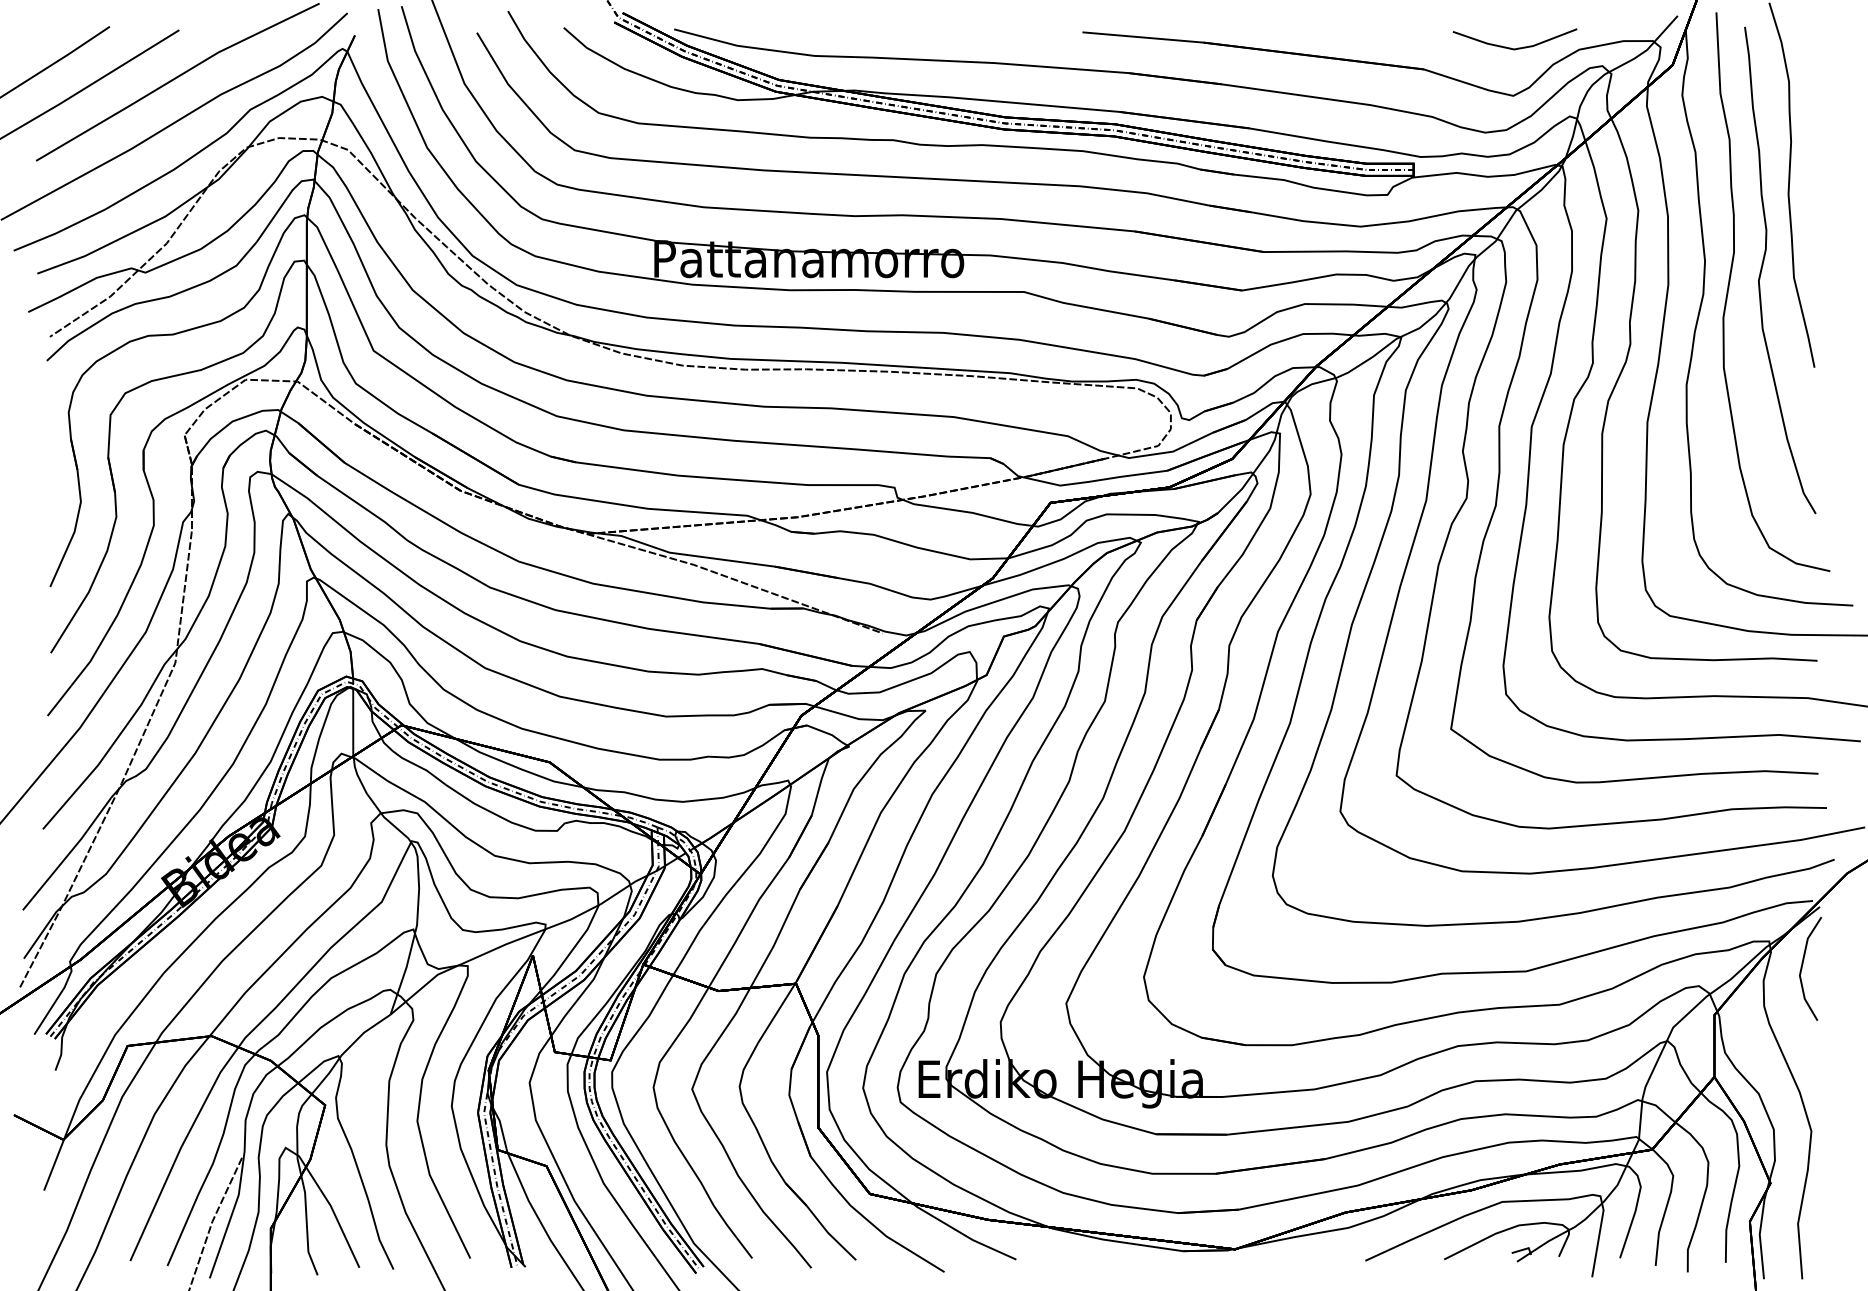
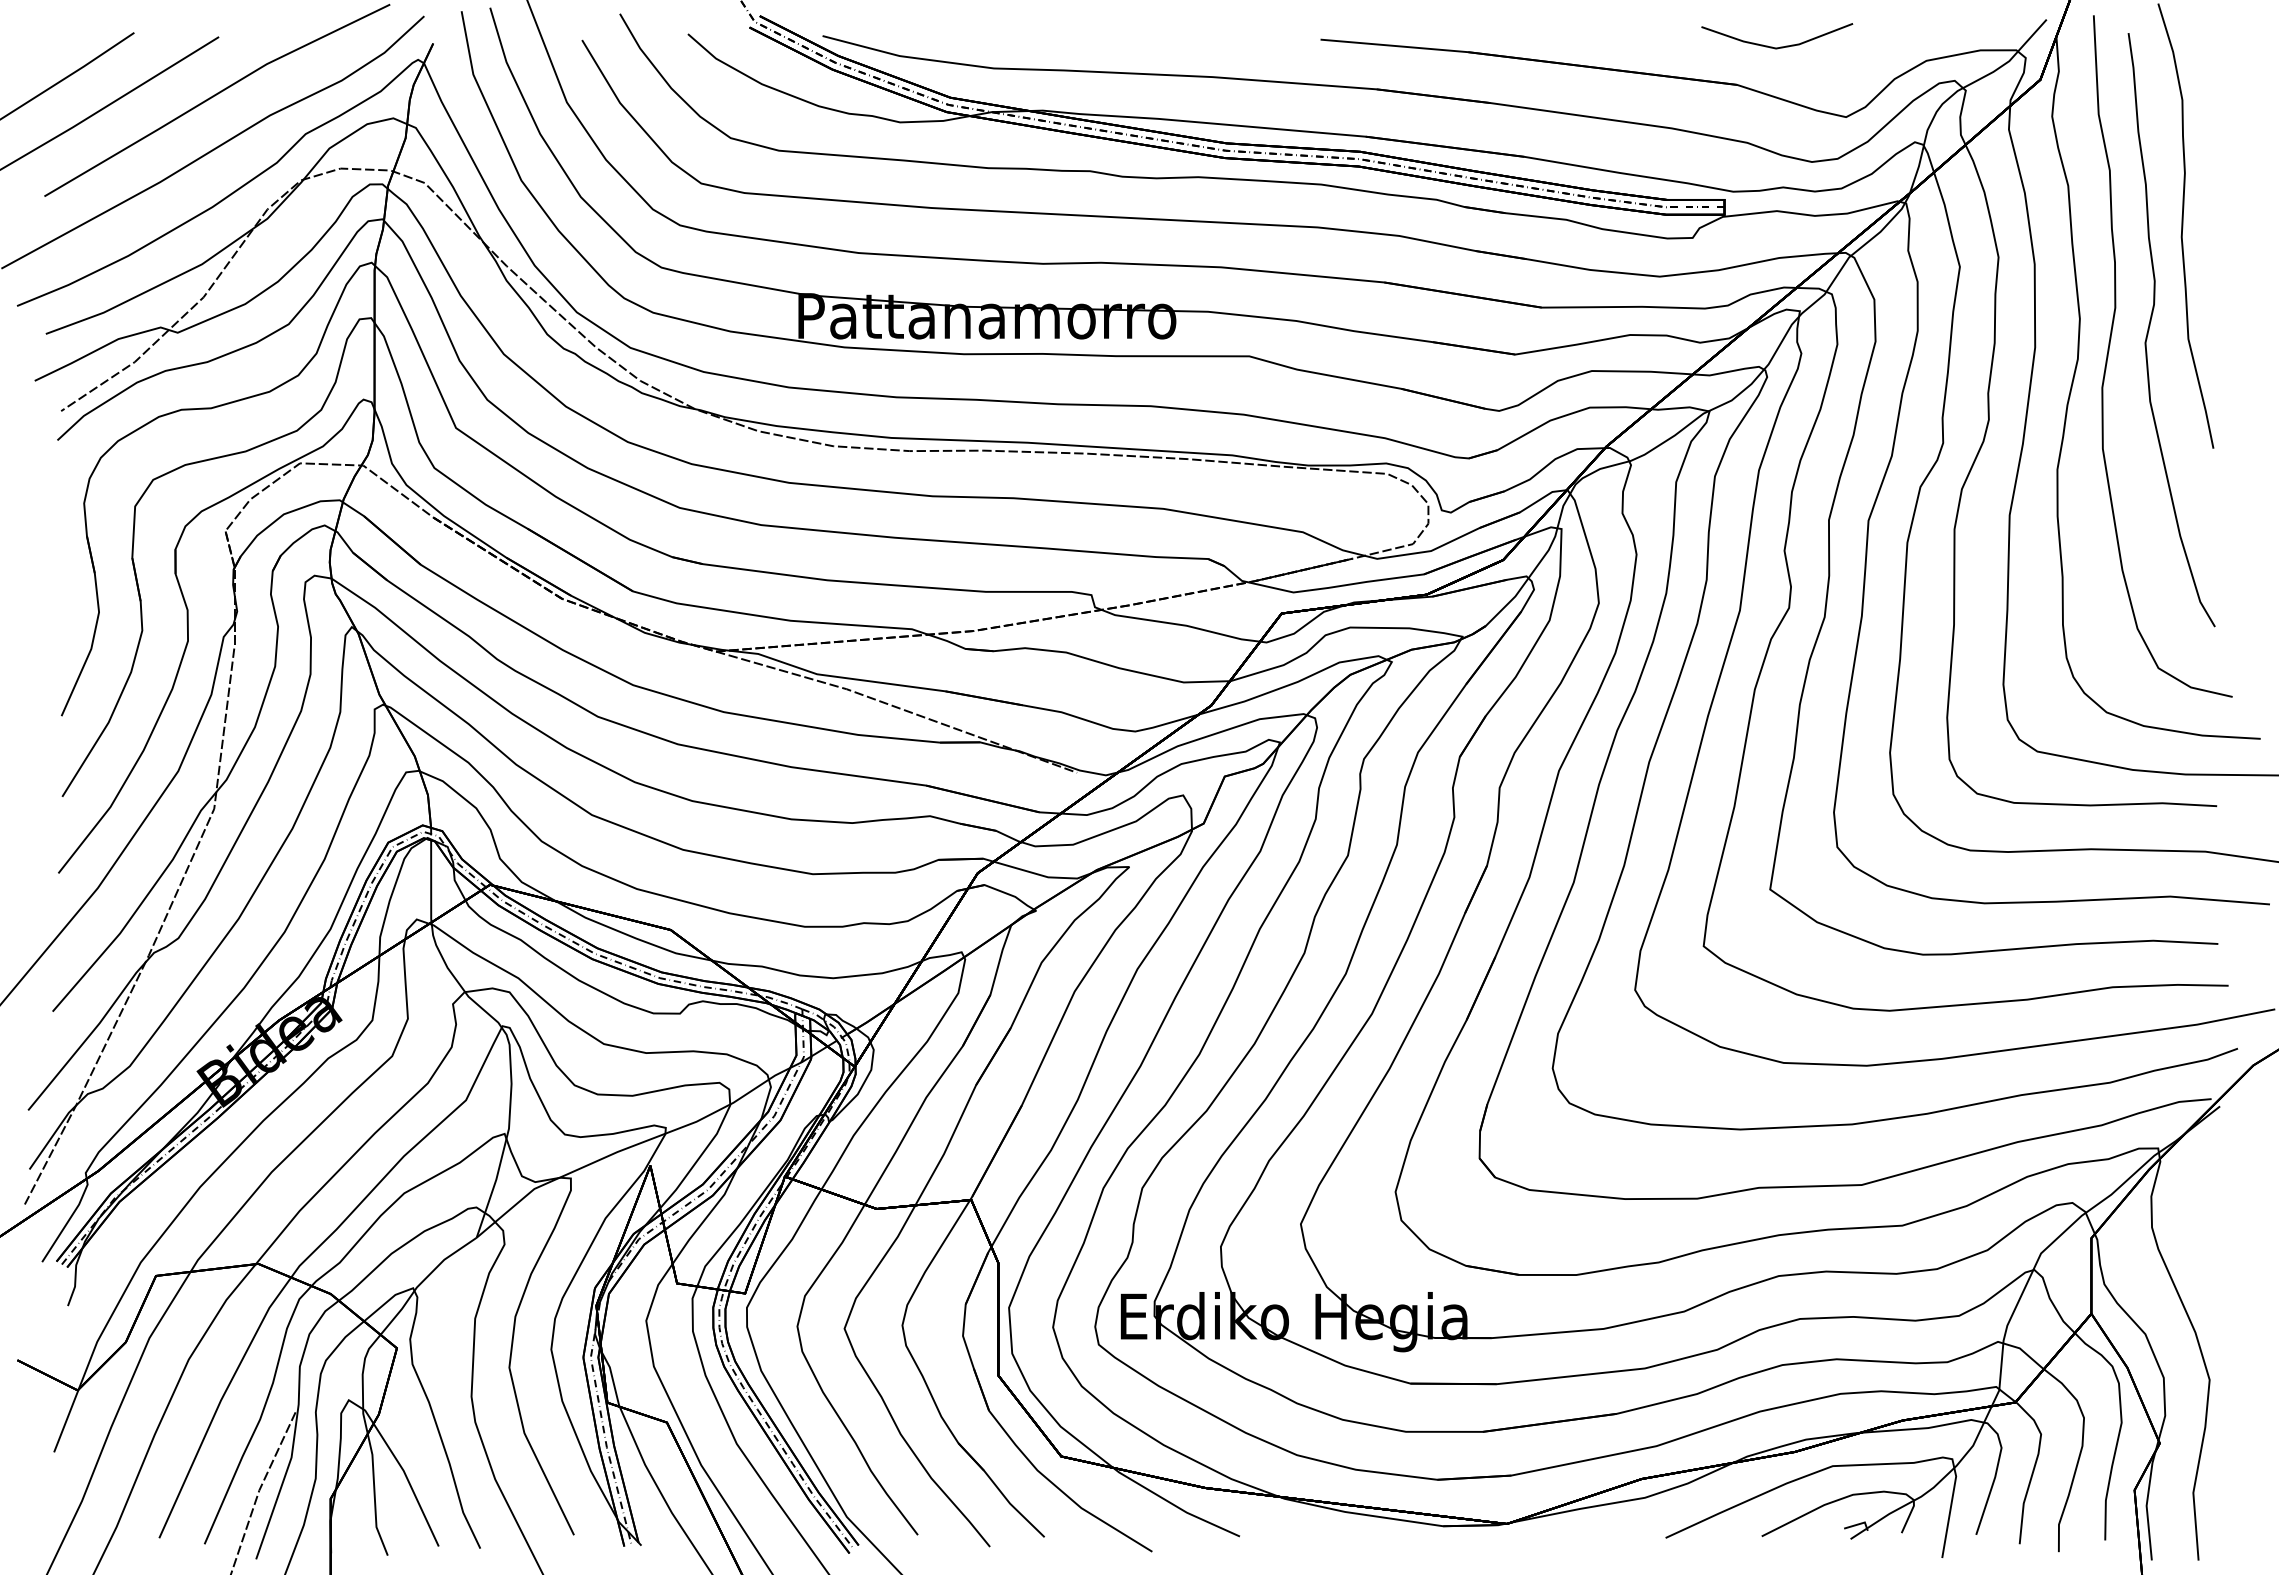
line: (1517, 47) -> (1780, 46), moved
line: (1803, 965) -> (2199, 1177), removed

